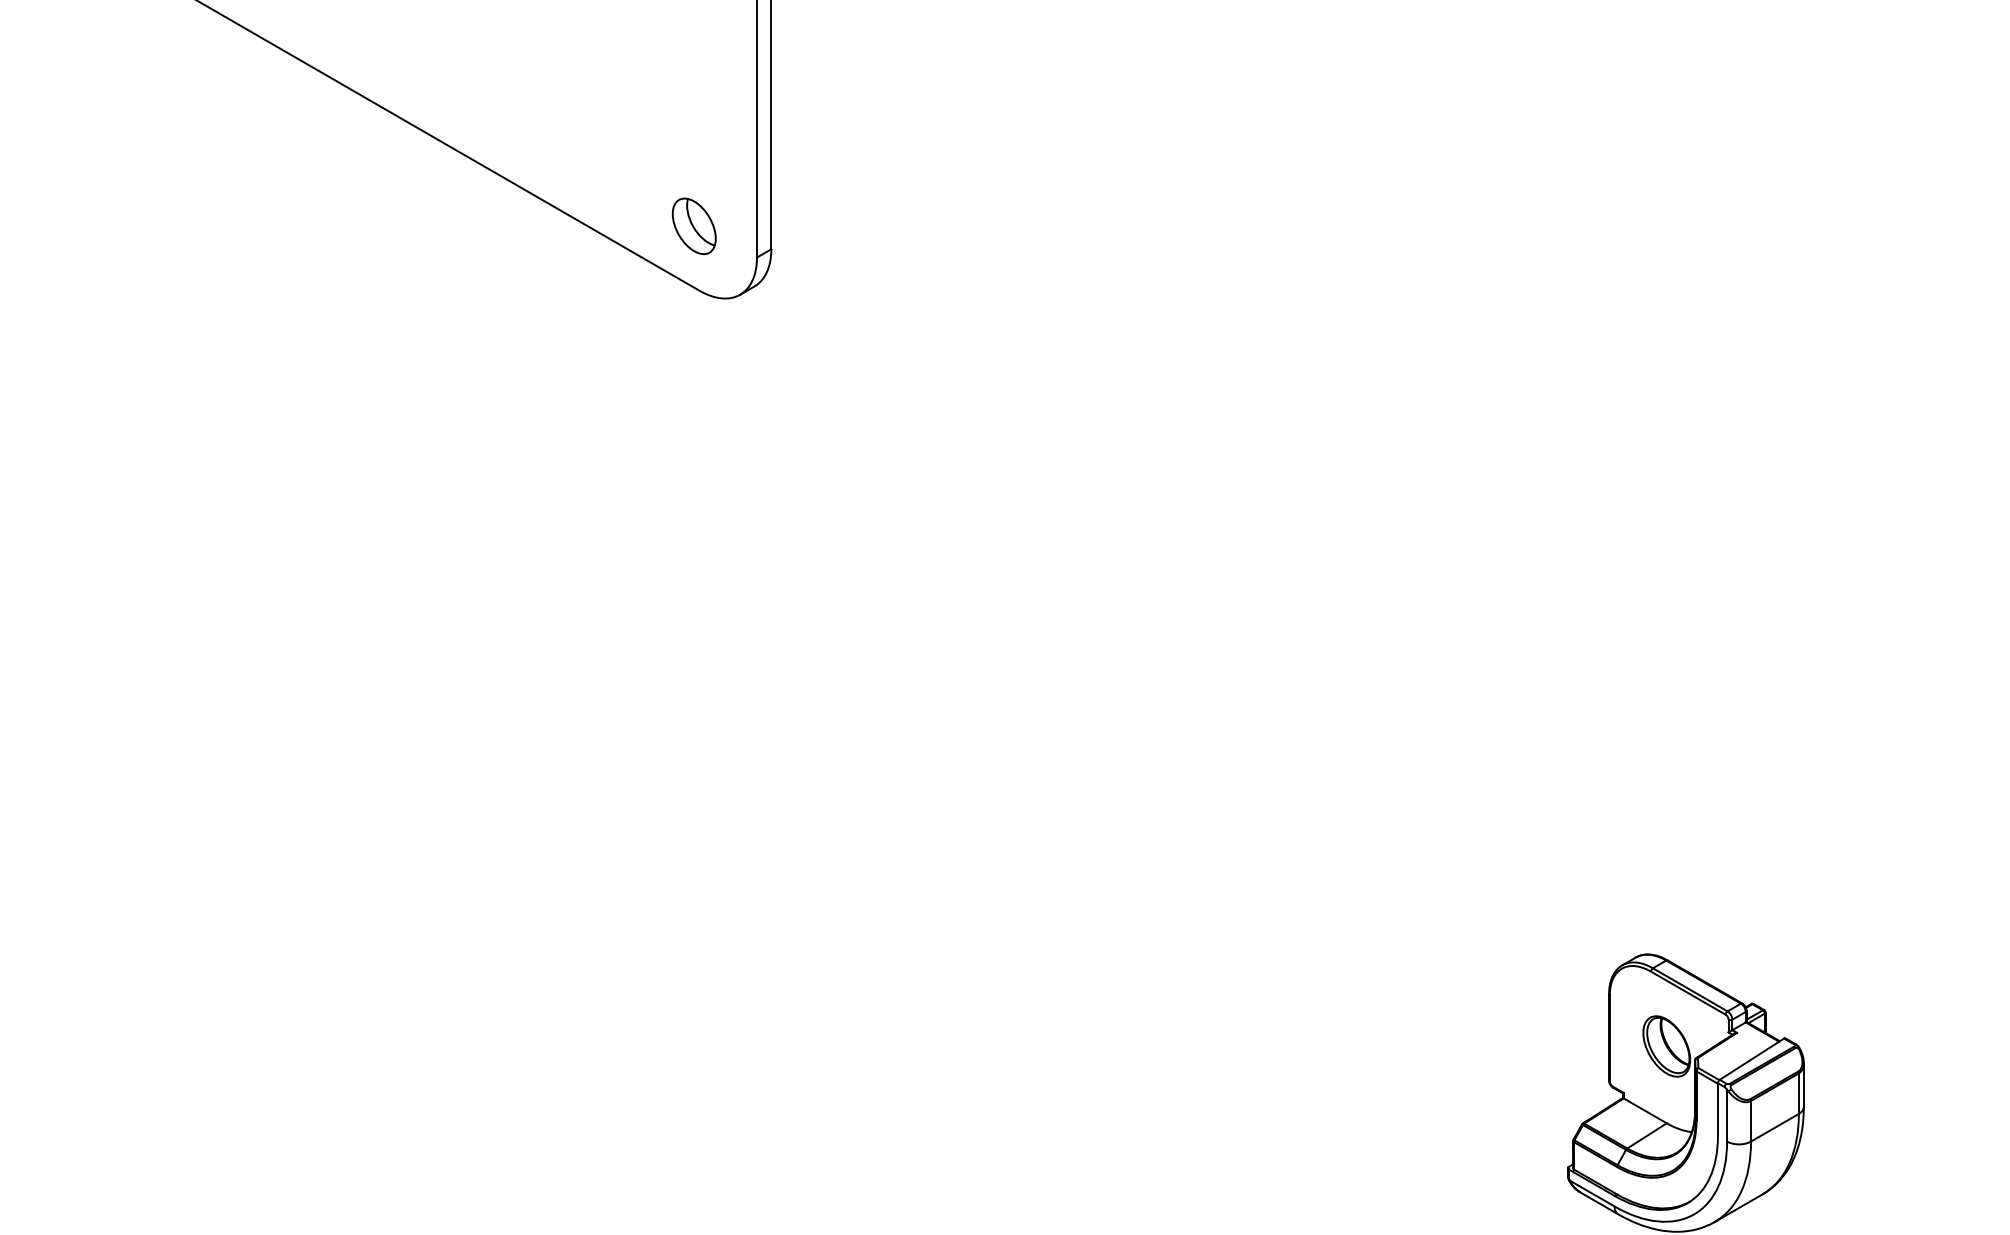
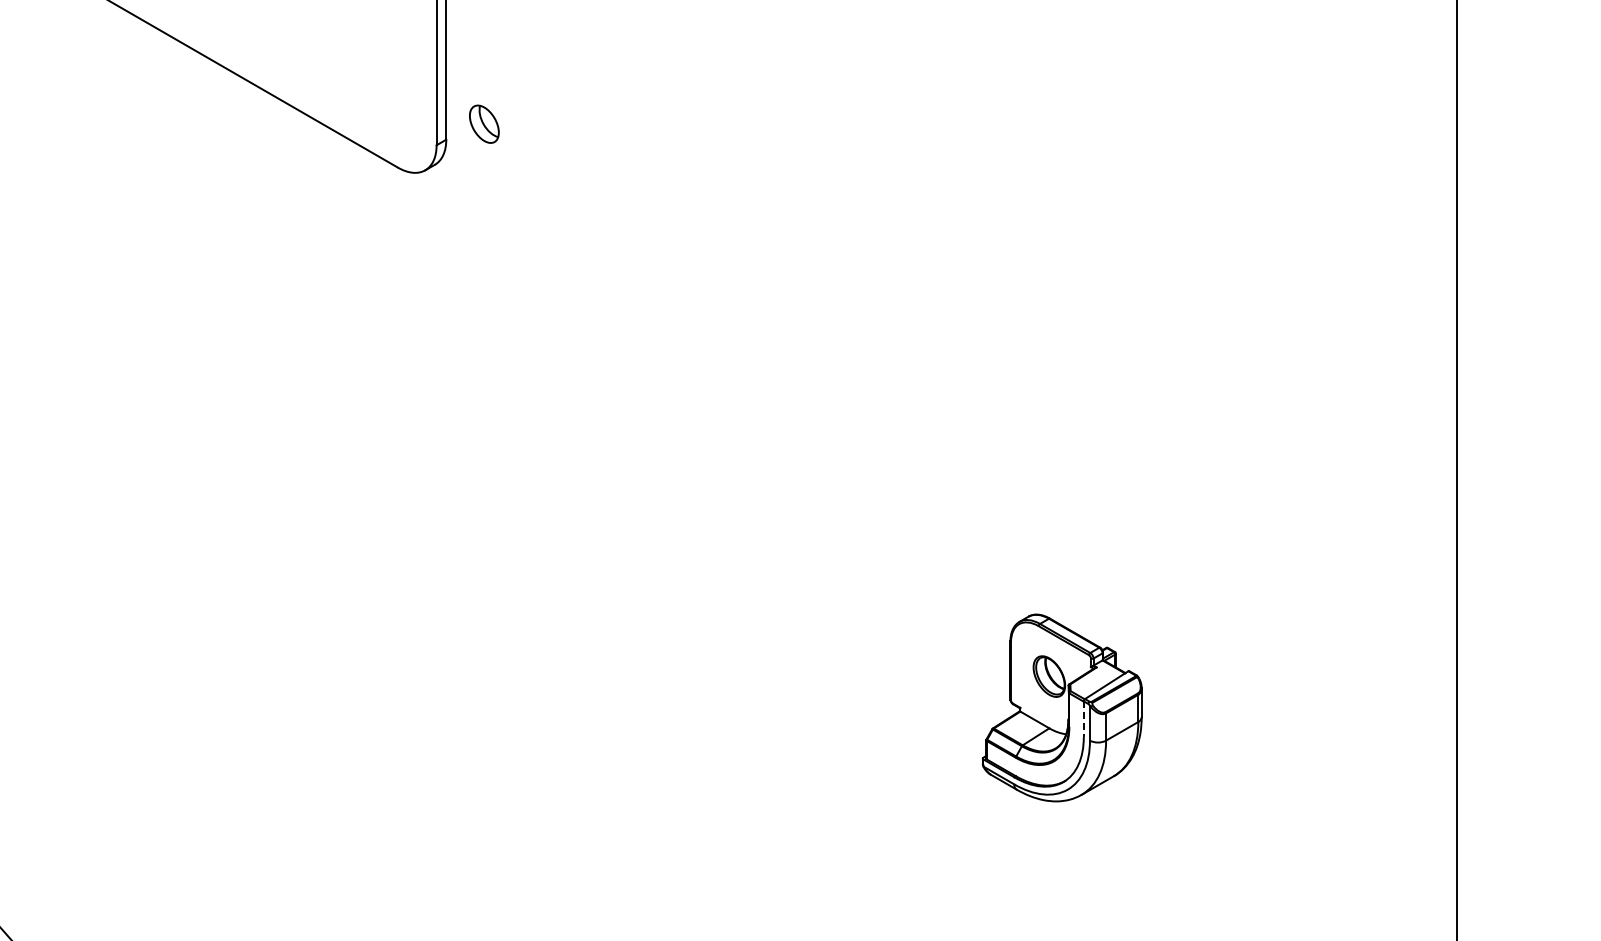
part: (694, 225) -> (484, 123), moved
line: (1717, 1110) -> (1083, 719), solid -> dashed

